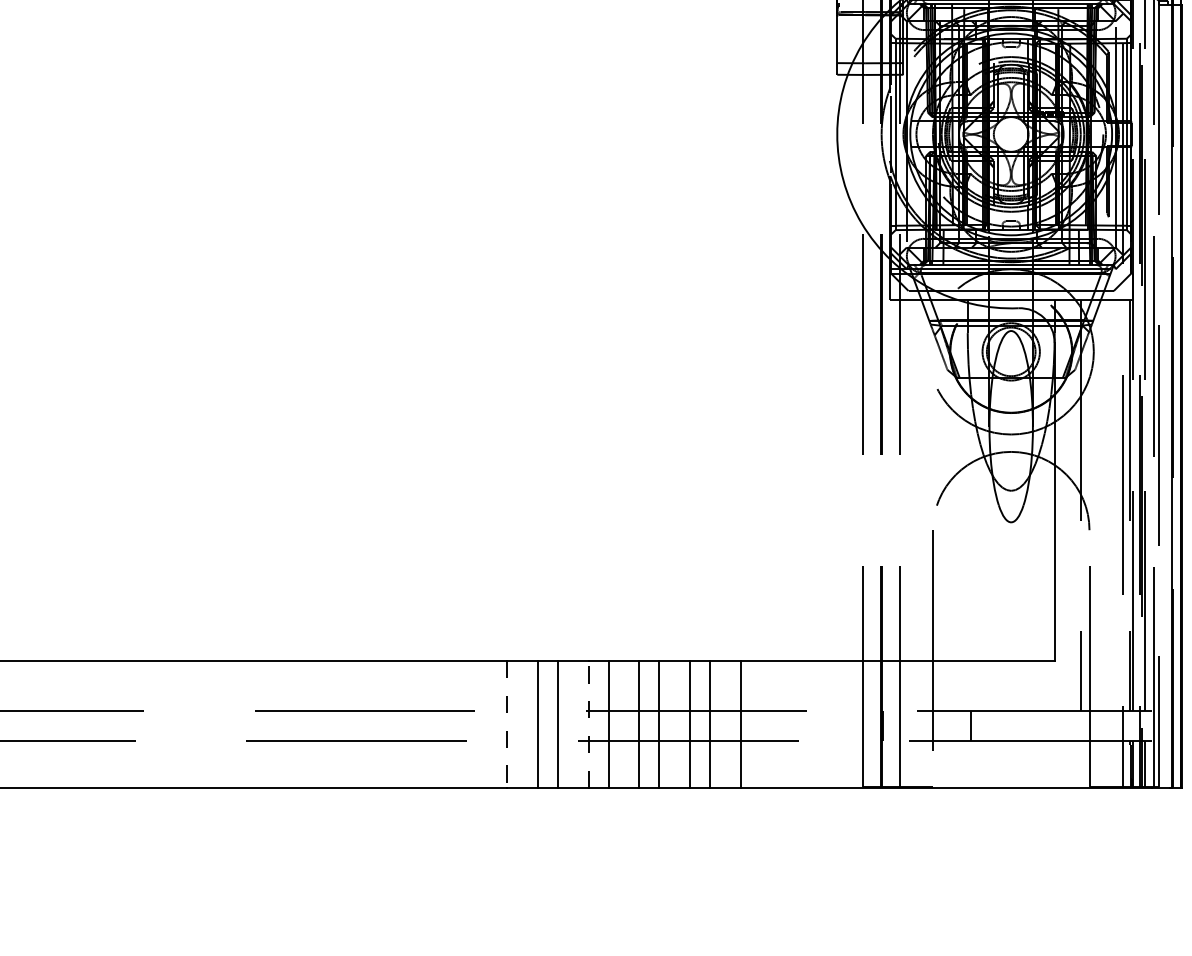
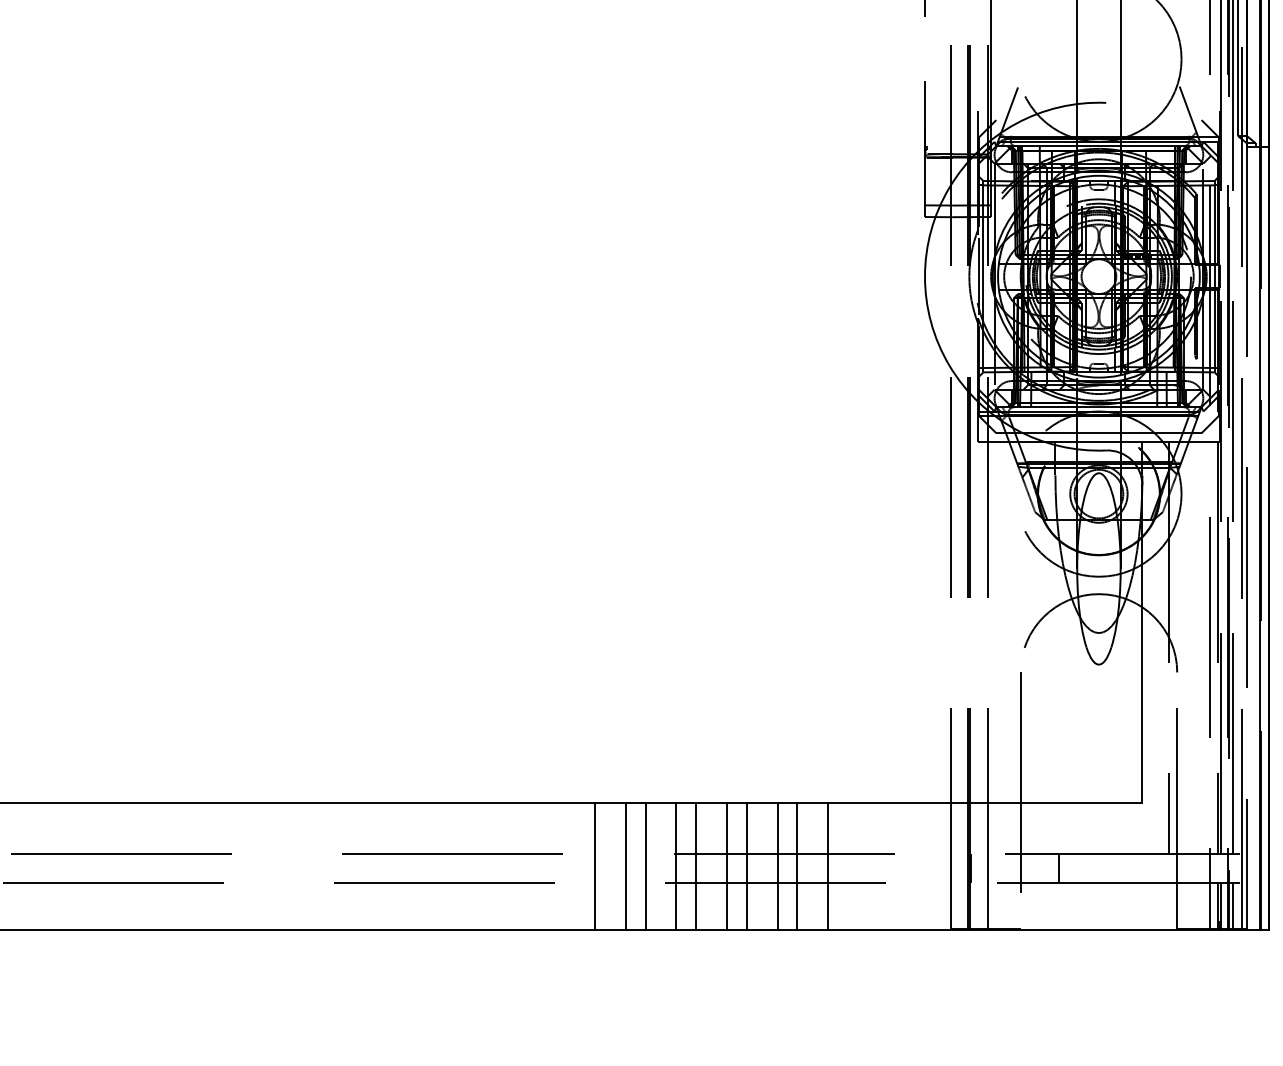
line: (588, 724) -> (676, 866), dashed -> solid
line: (507, 725) -> (595, 867), dashed -> solid

